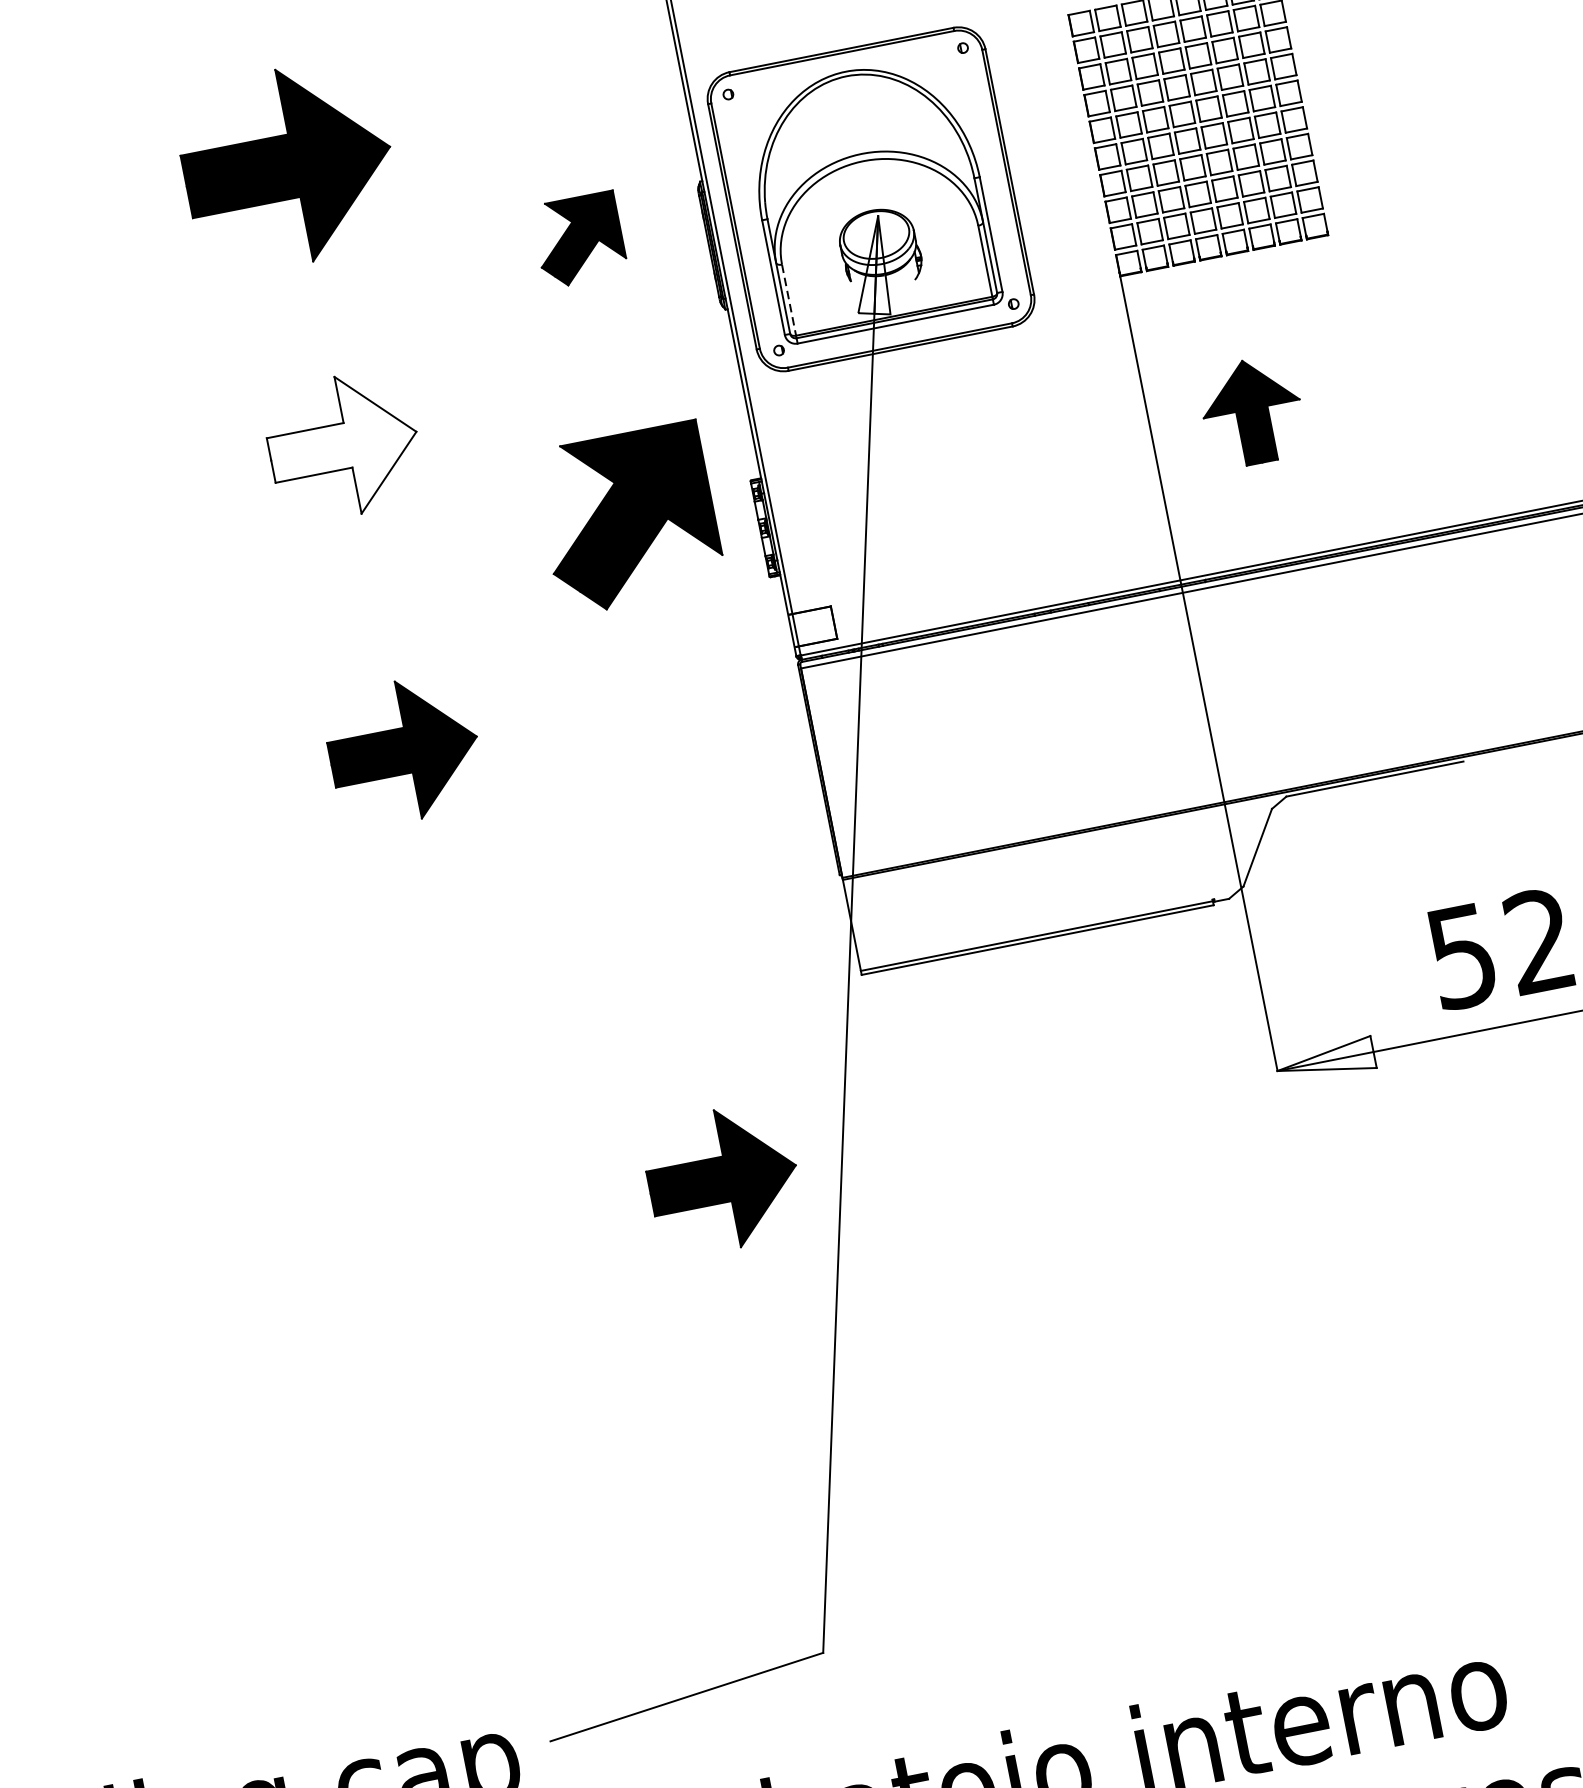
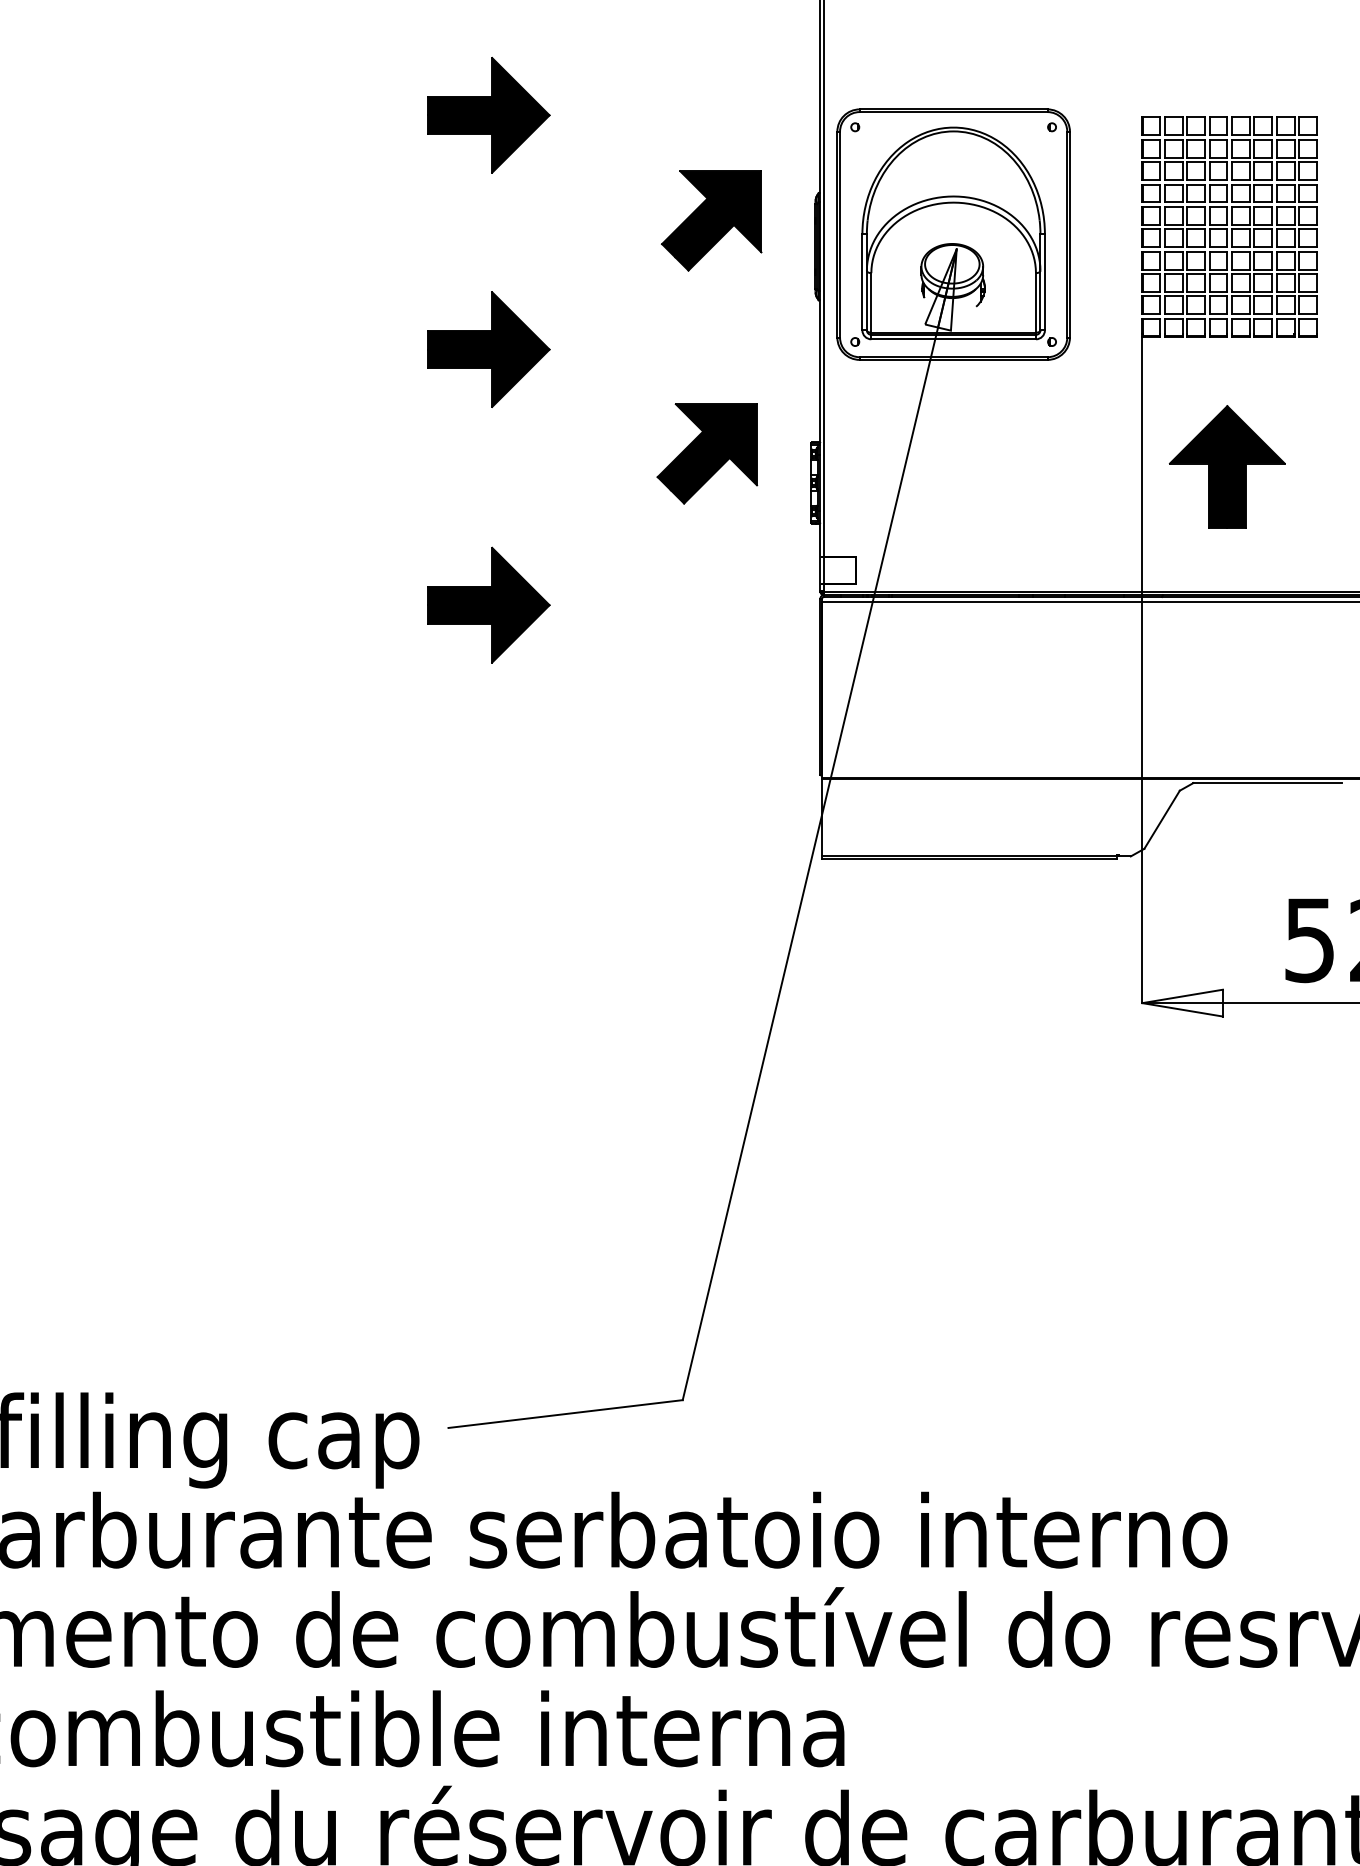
part: (288, 167) -> (488, 115), size x0.71
part: (579, 239) -> (711, 220), size x1.43
line: (789, 299) -> (871, 302), dashed -> solid
part: (1252, 411) -> (1227, 466), size x1.43
fill: (343, 446) -> (488, 349), added
part: (629, 518) -> (707, 453), size x0.71
part: (722, 1178) -> (677, 1001), removed

